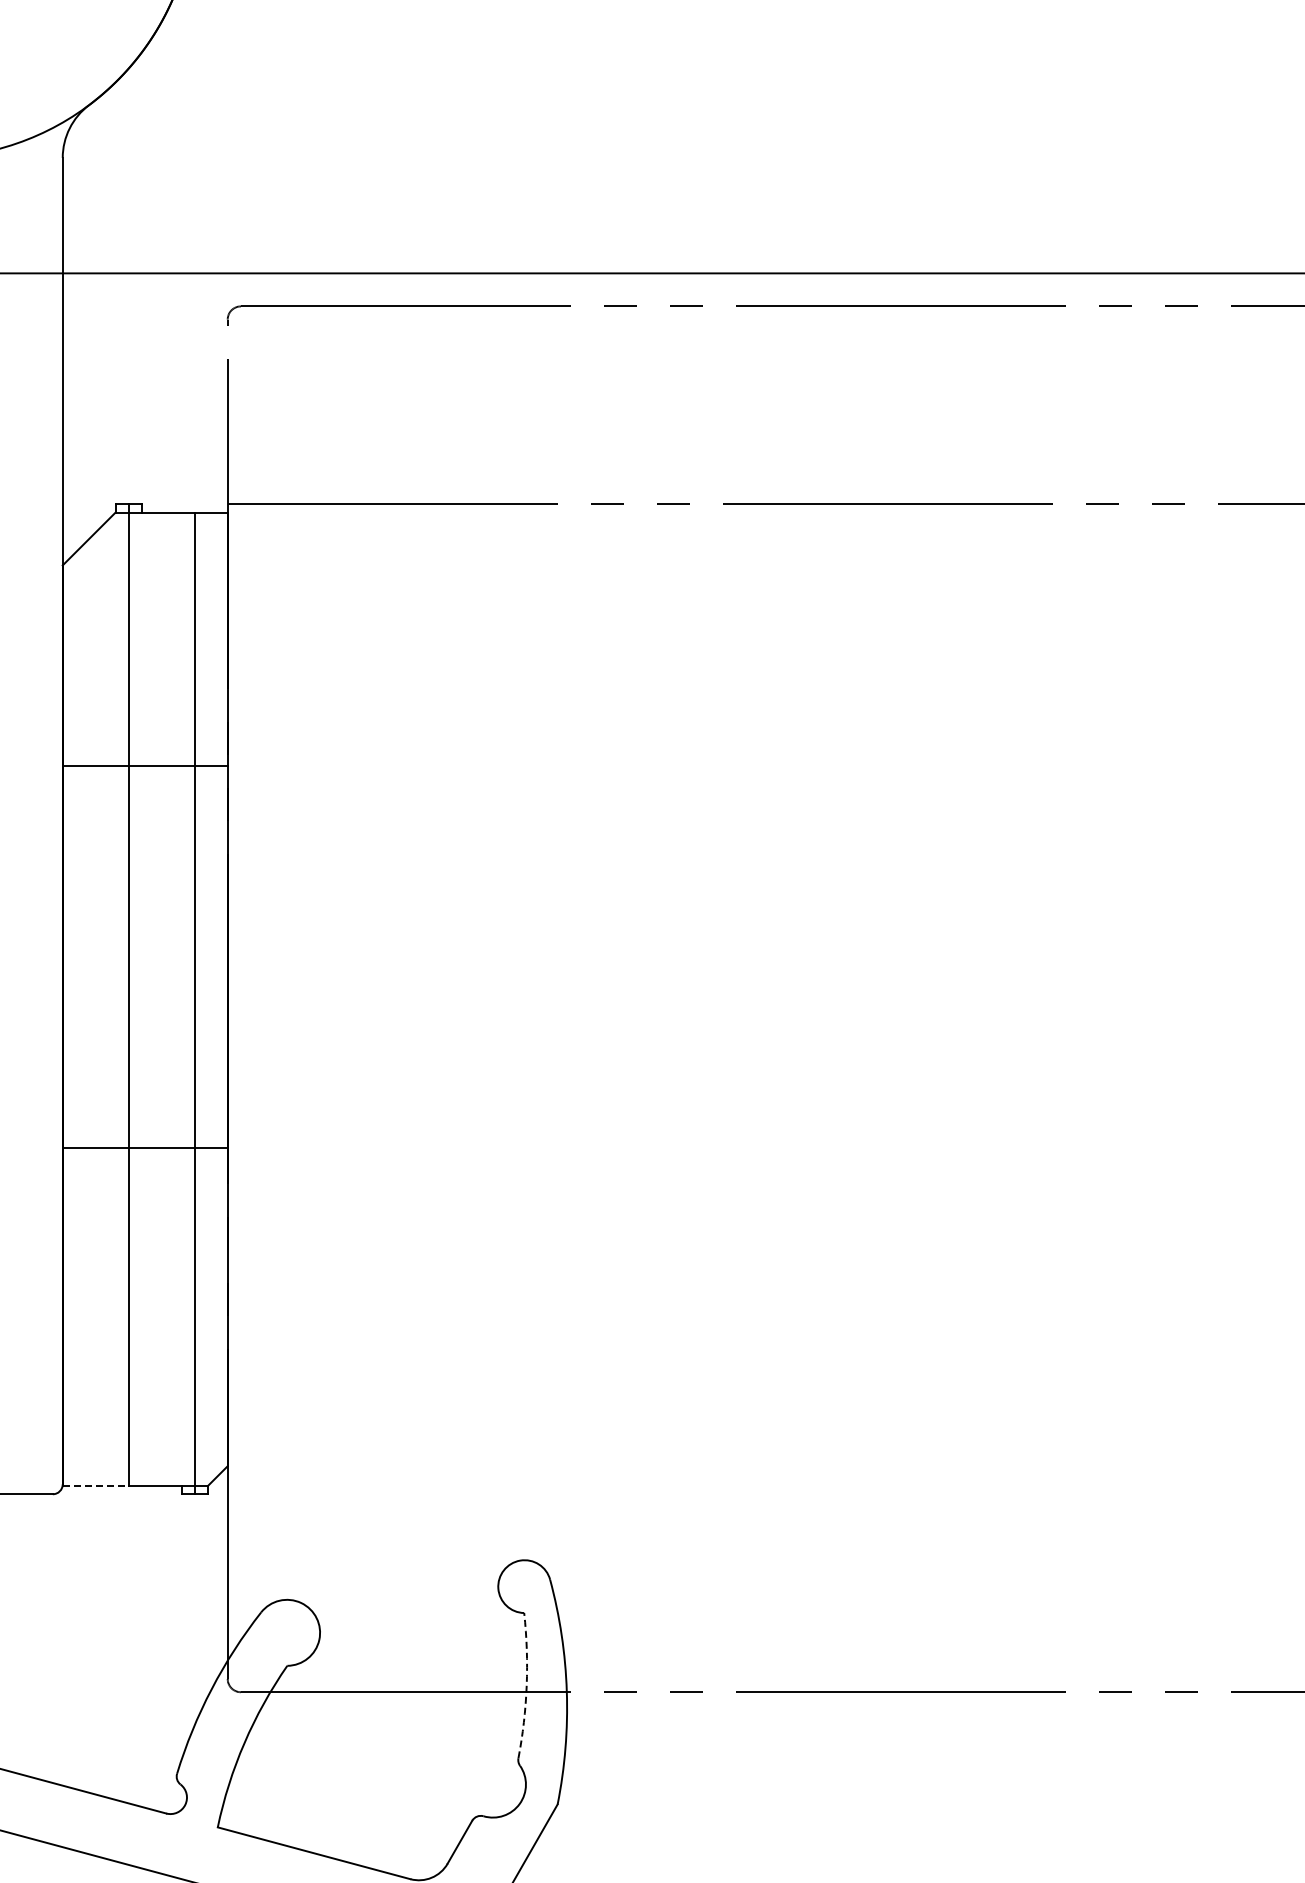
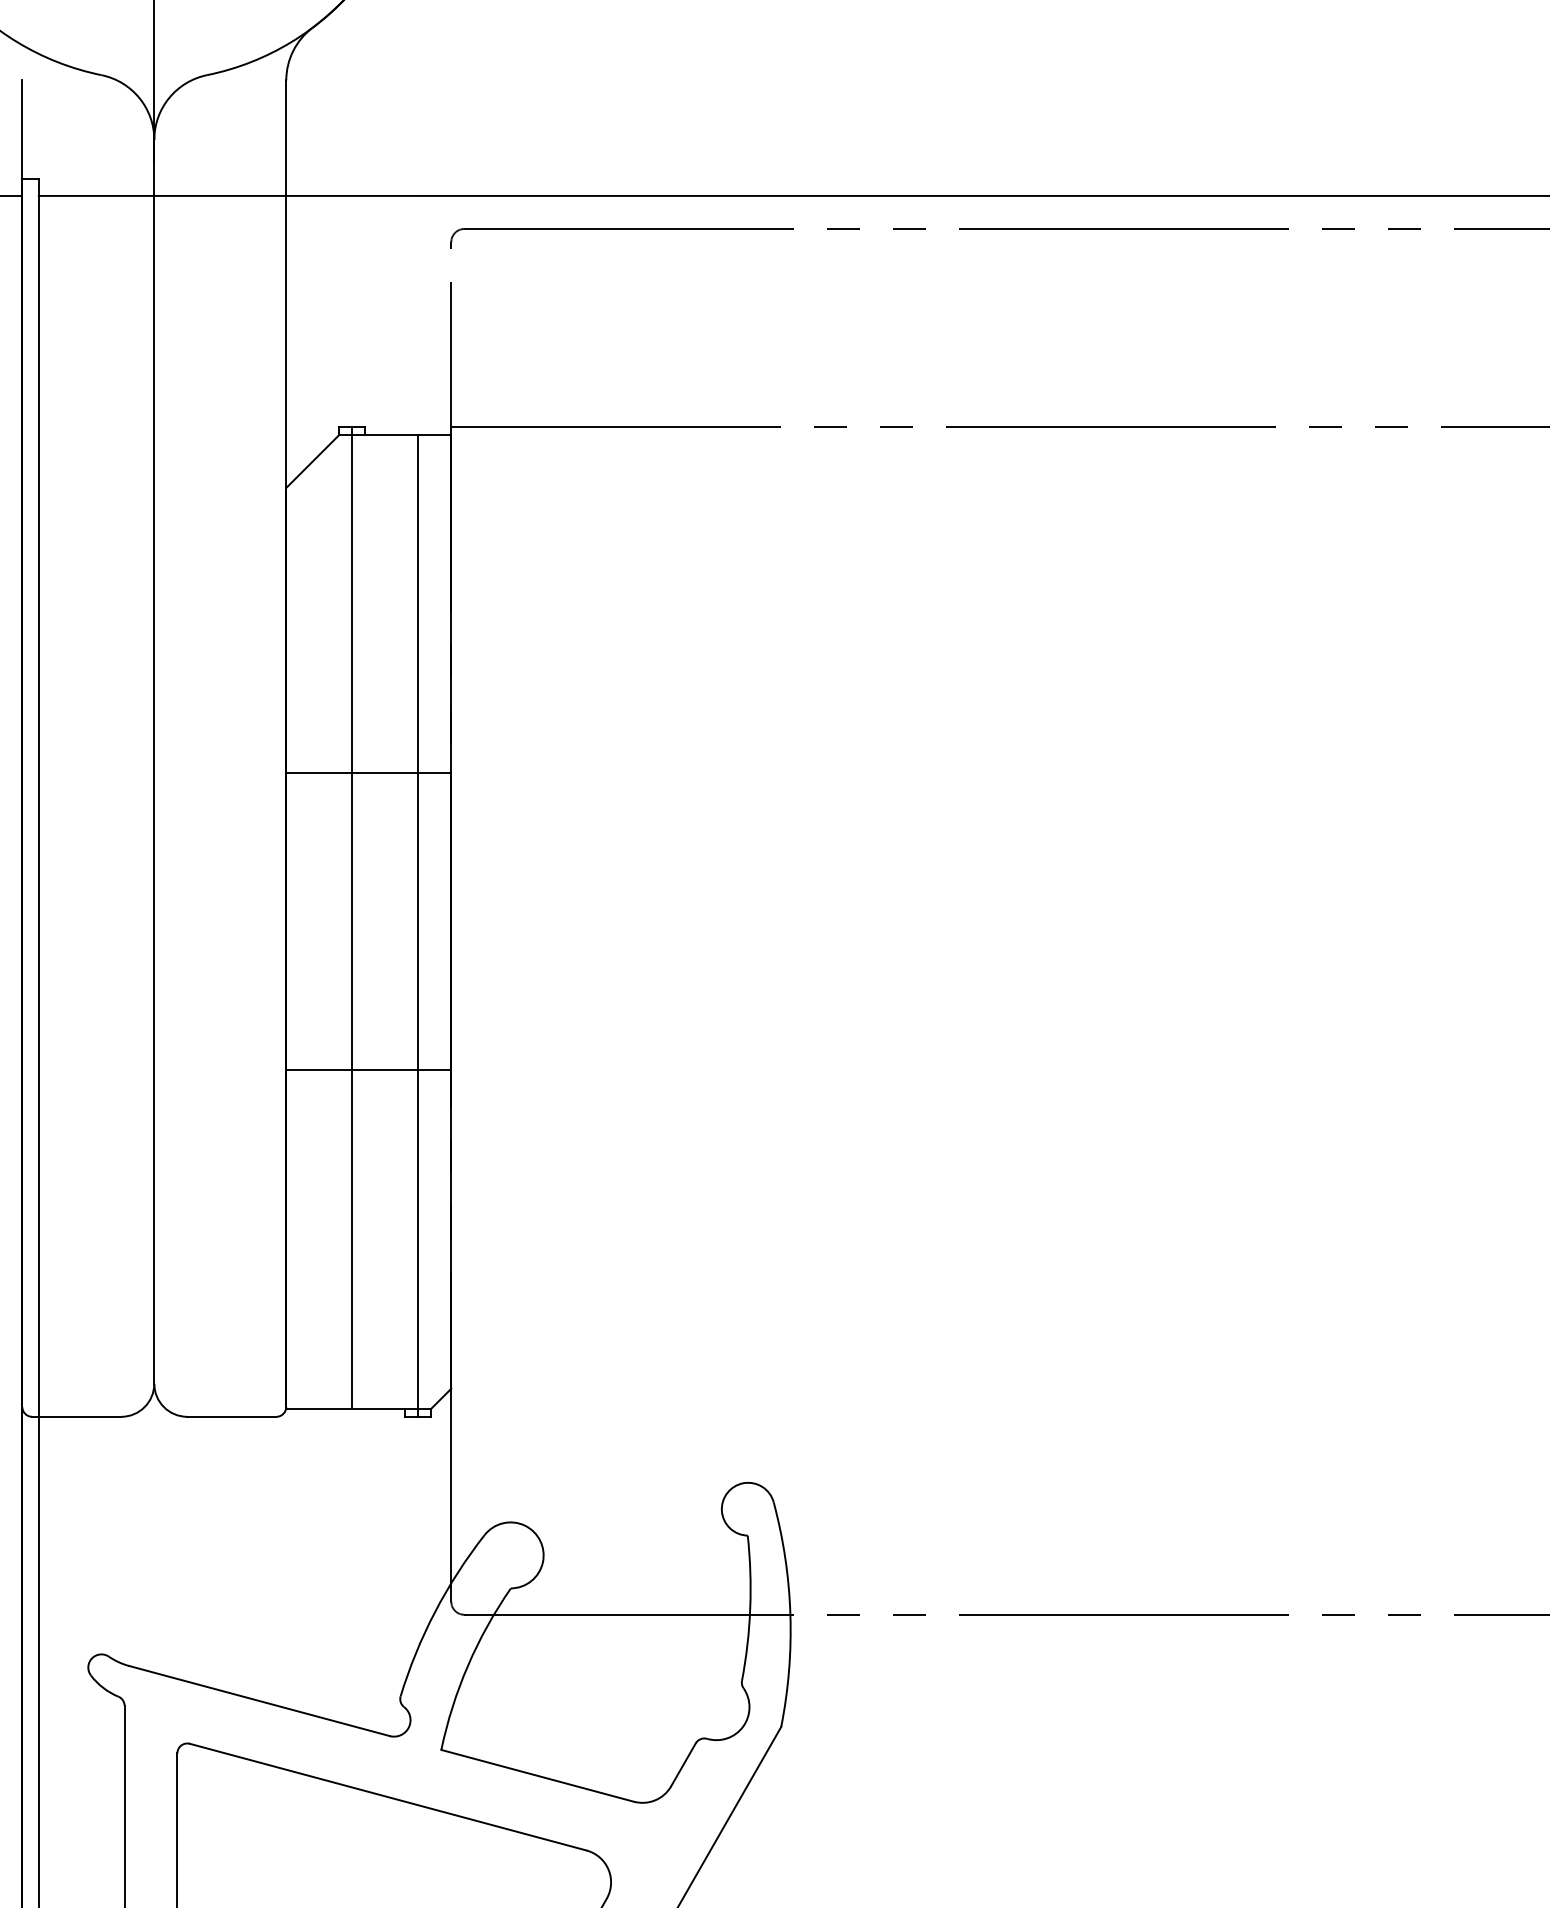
line: (144, 765) -> (368, 773), moved
line: (95, 1485) -> (319, 1408), dashed -> solid
arc: (526, 1685) -> (750, 1608), dashed -> solid

